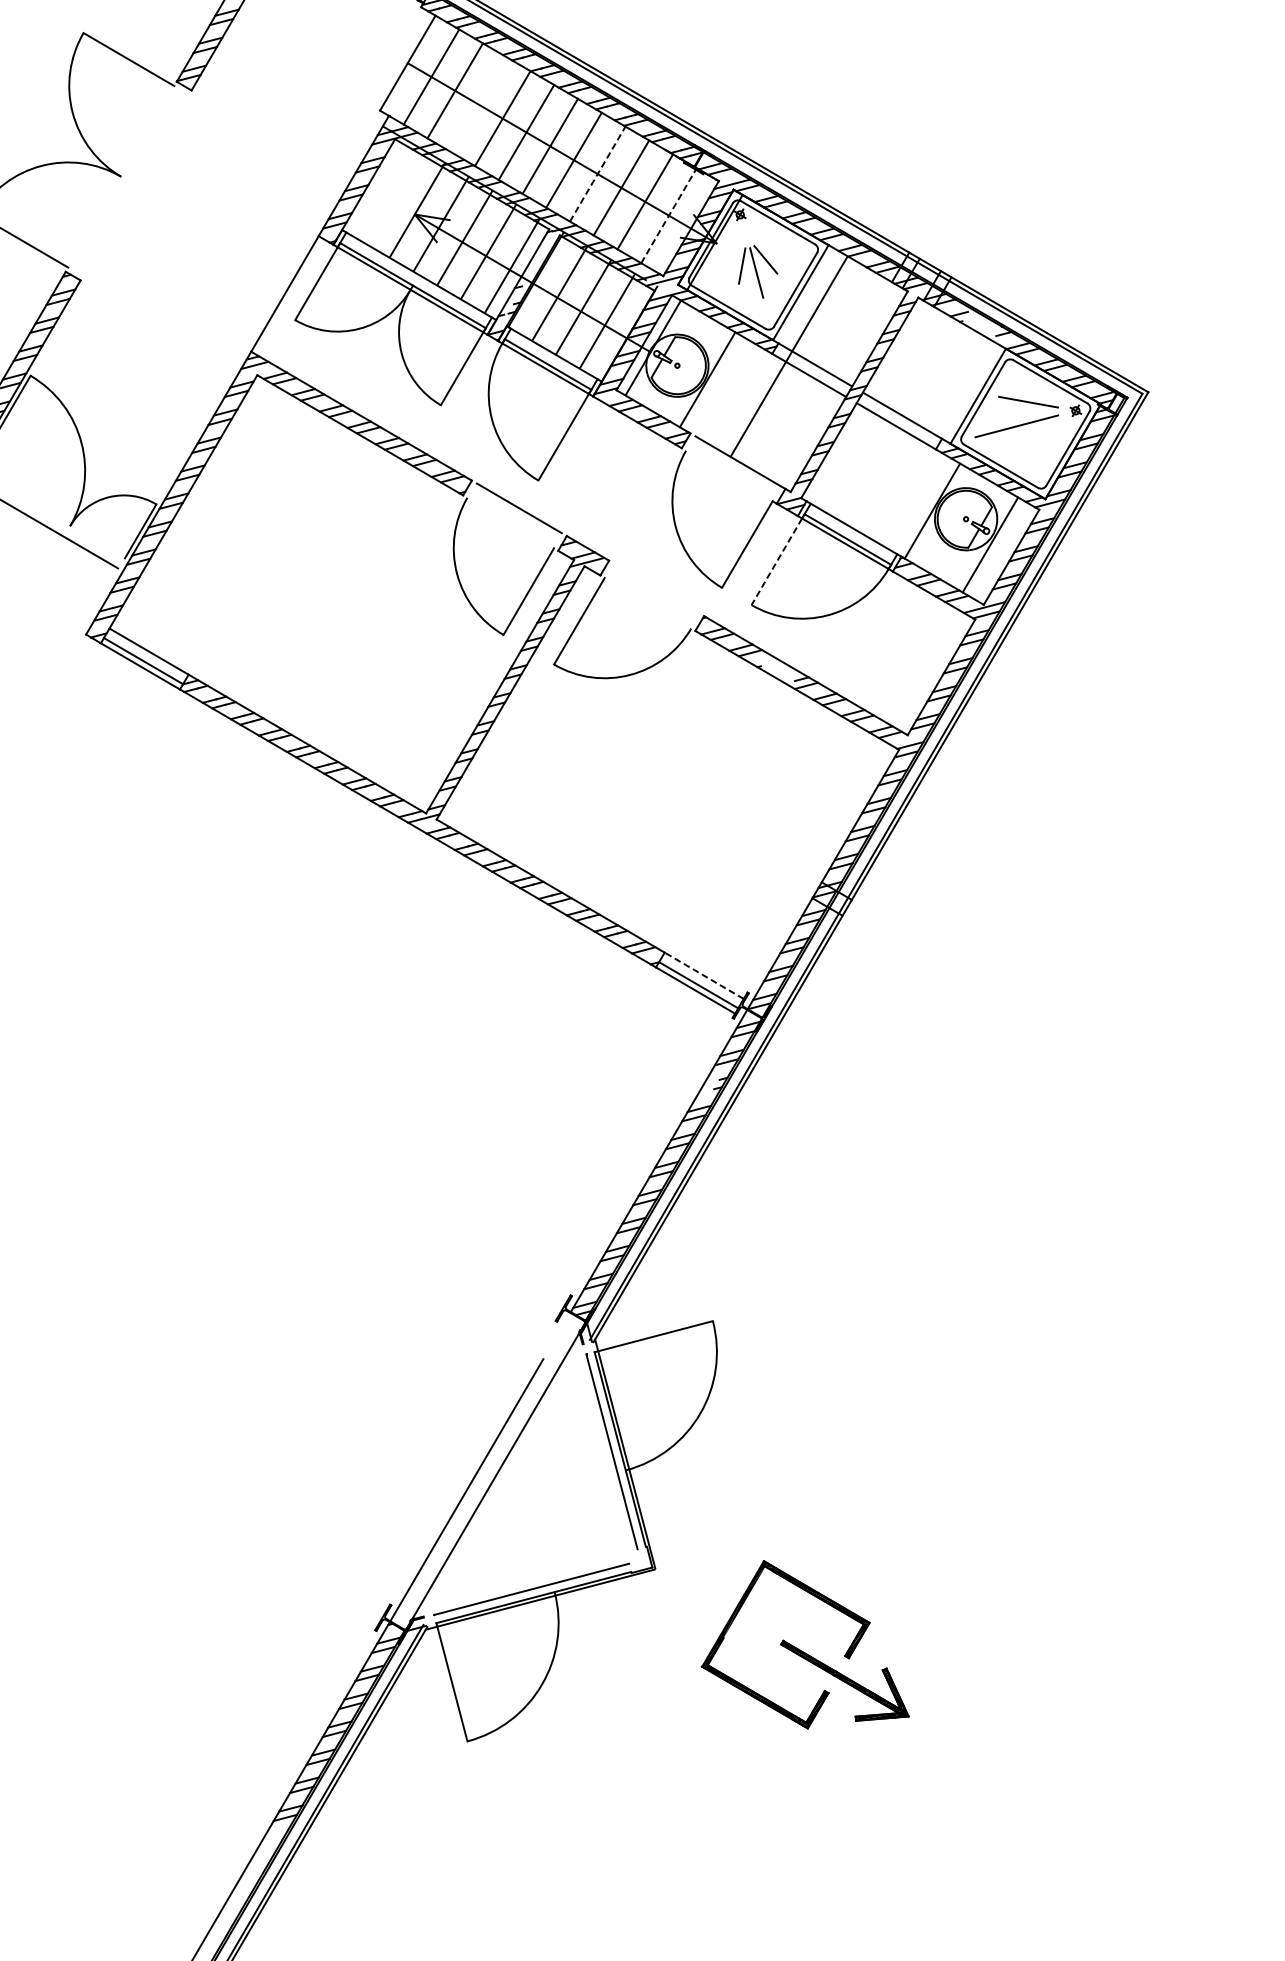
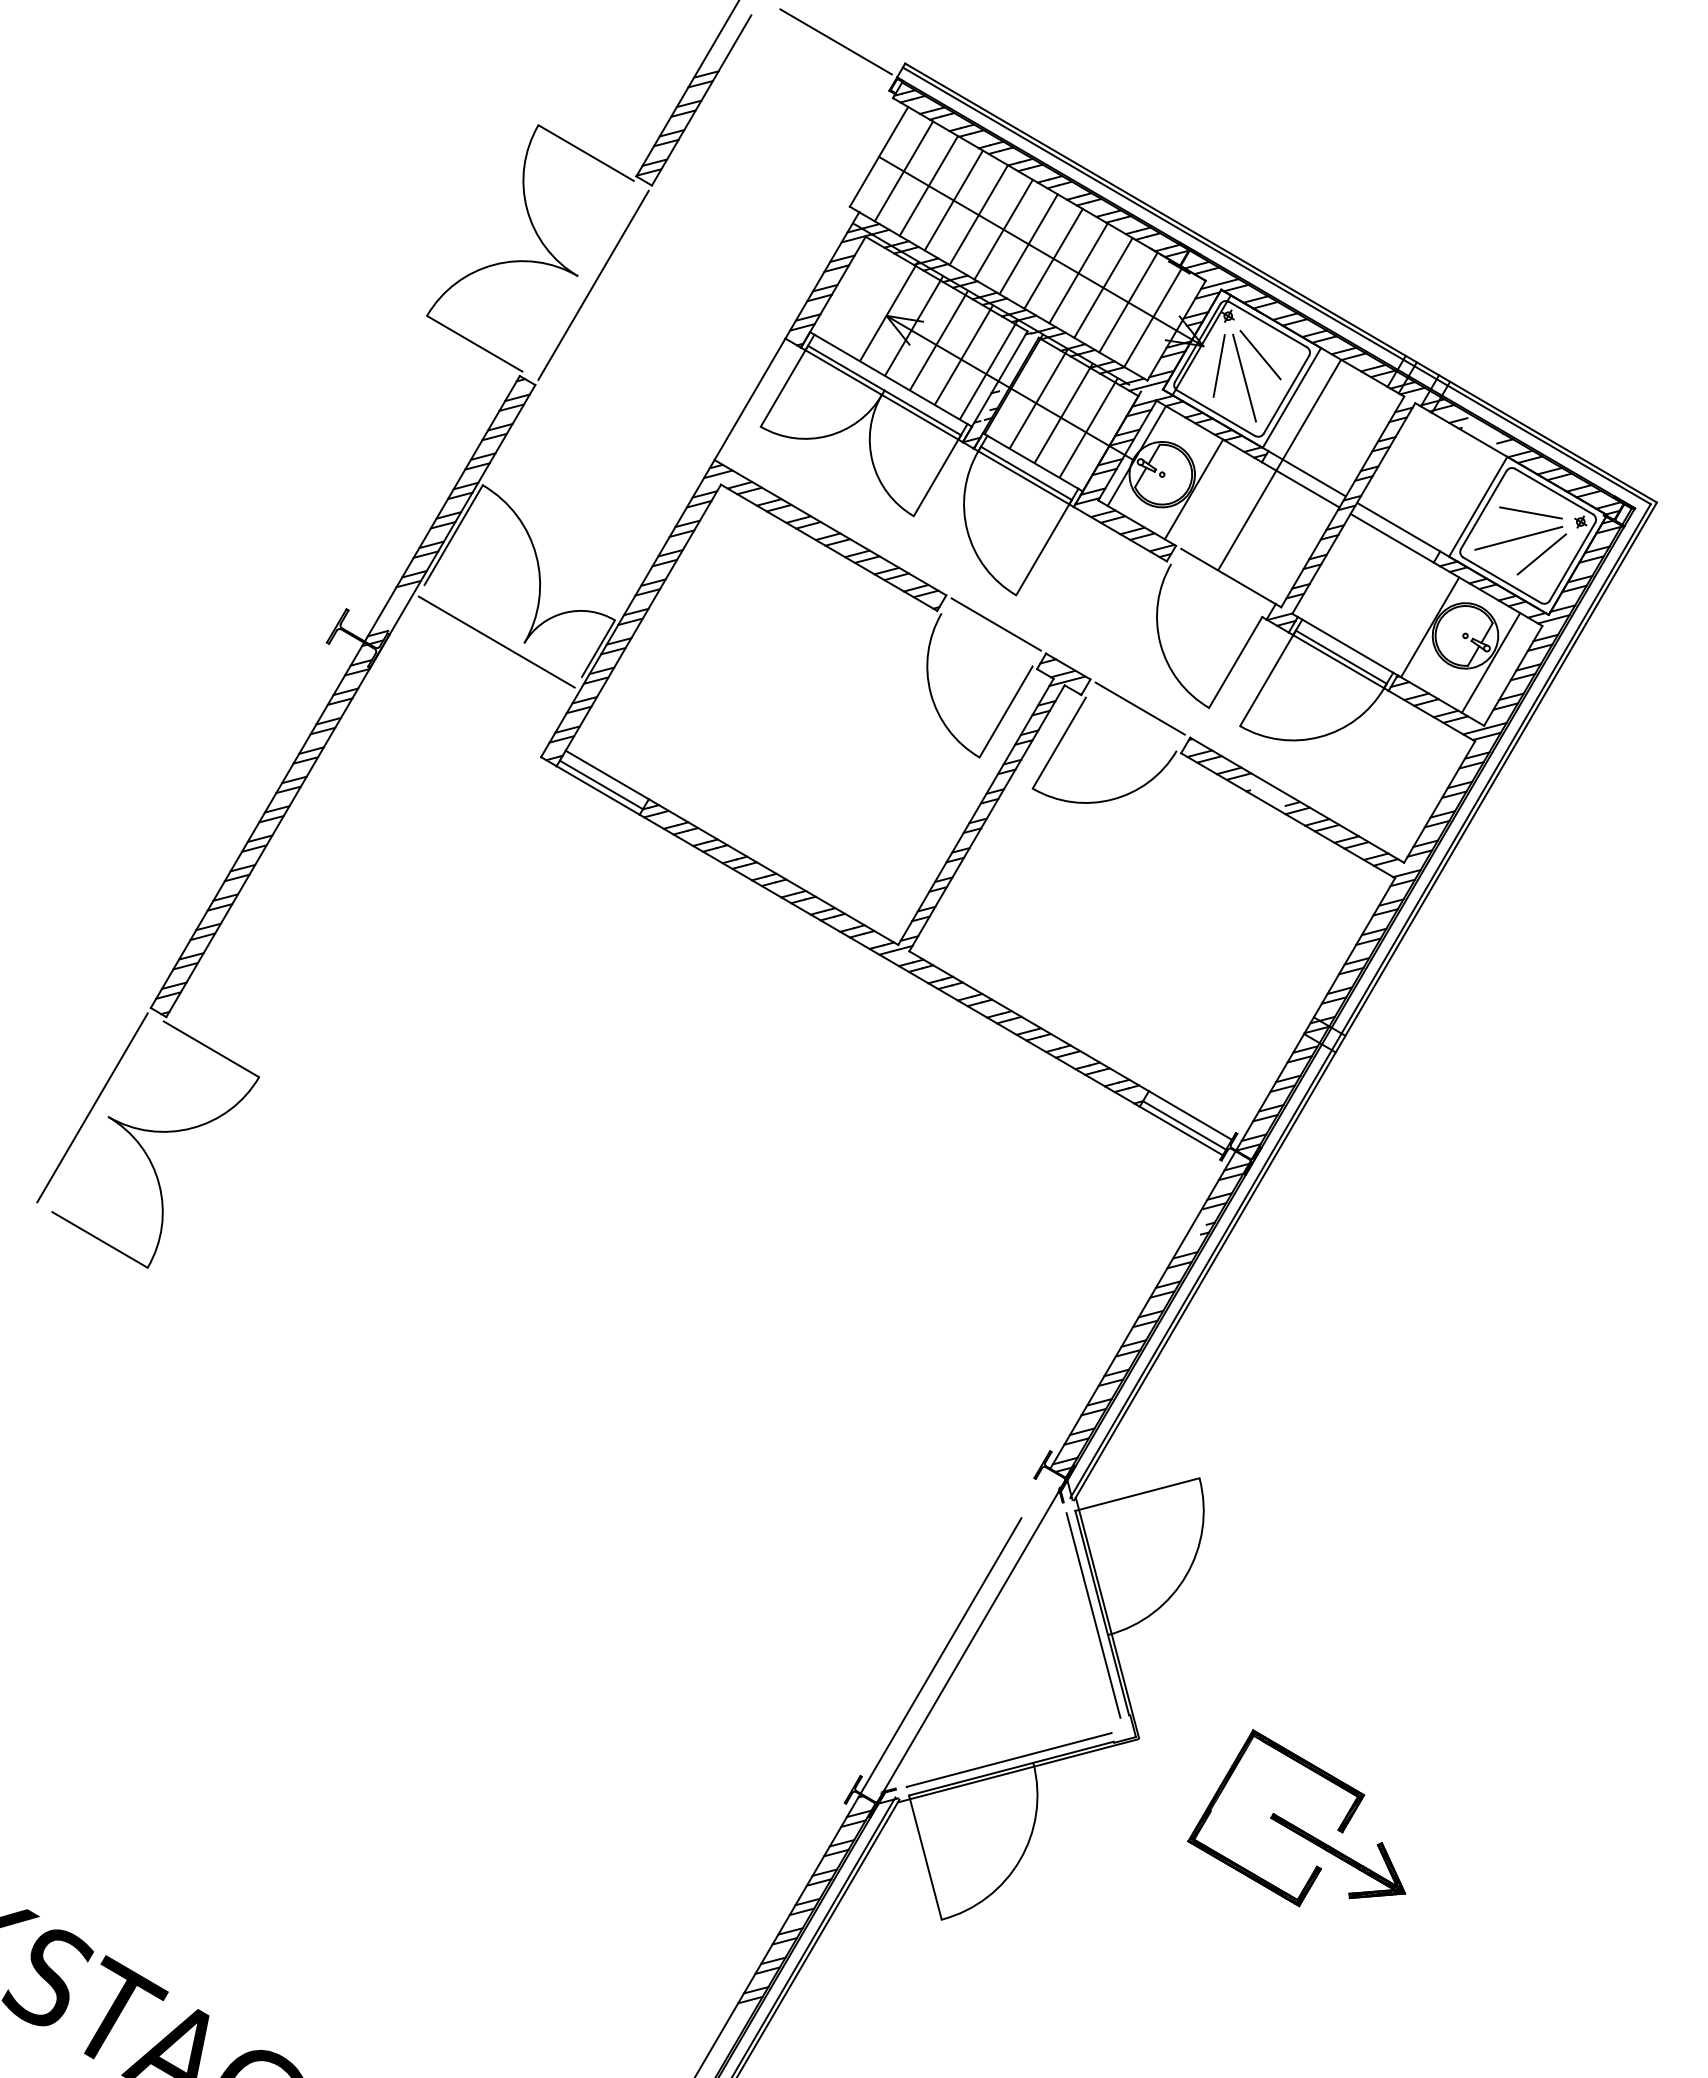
line: (478, 104) -> (953, 200), added
line: (597, 174) -> (1078, 273), dashed -> solid
line: (135, 185) -> (593, 285), added
line: (669, 216) -> (1153, 317), dashed -> solid
part: (757, 271) -> (1246, 375), size x1.67
line: (1038, 441) -> (1541, 554), added
line: (776, 561) -> (1266, 680), dashed -> solid
line: (655, 588) -> (1139, 708), added
line: (704, 975) -> (1190, 1115), dashed -> solid

